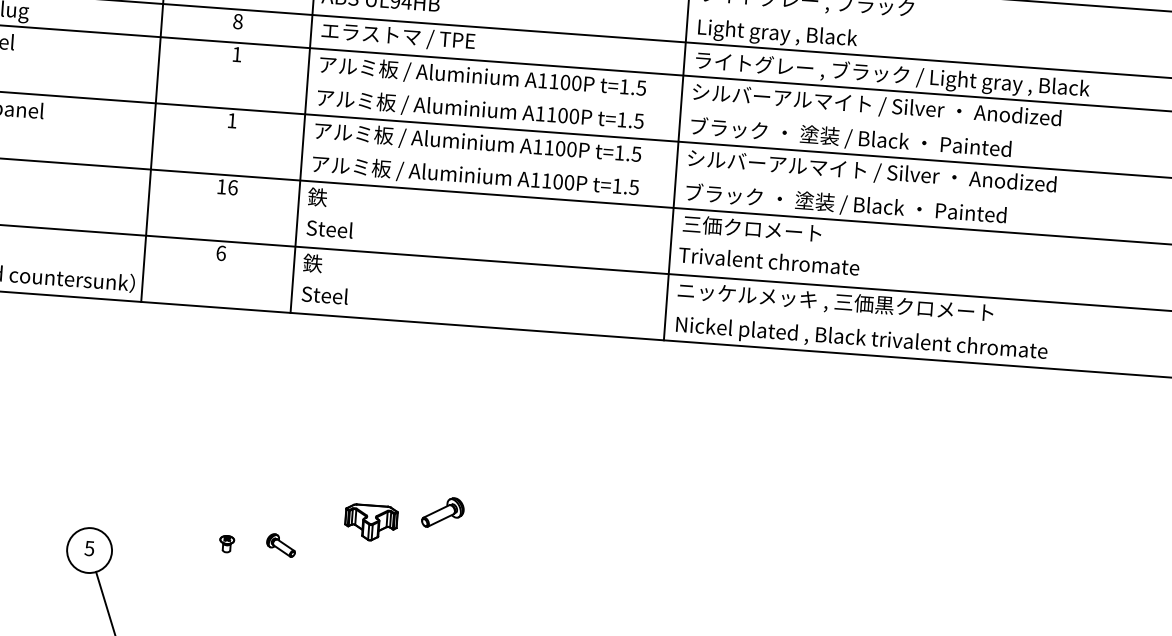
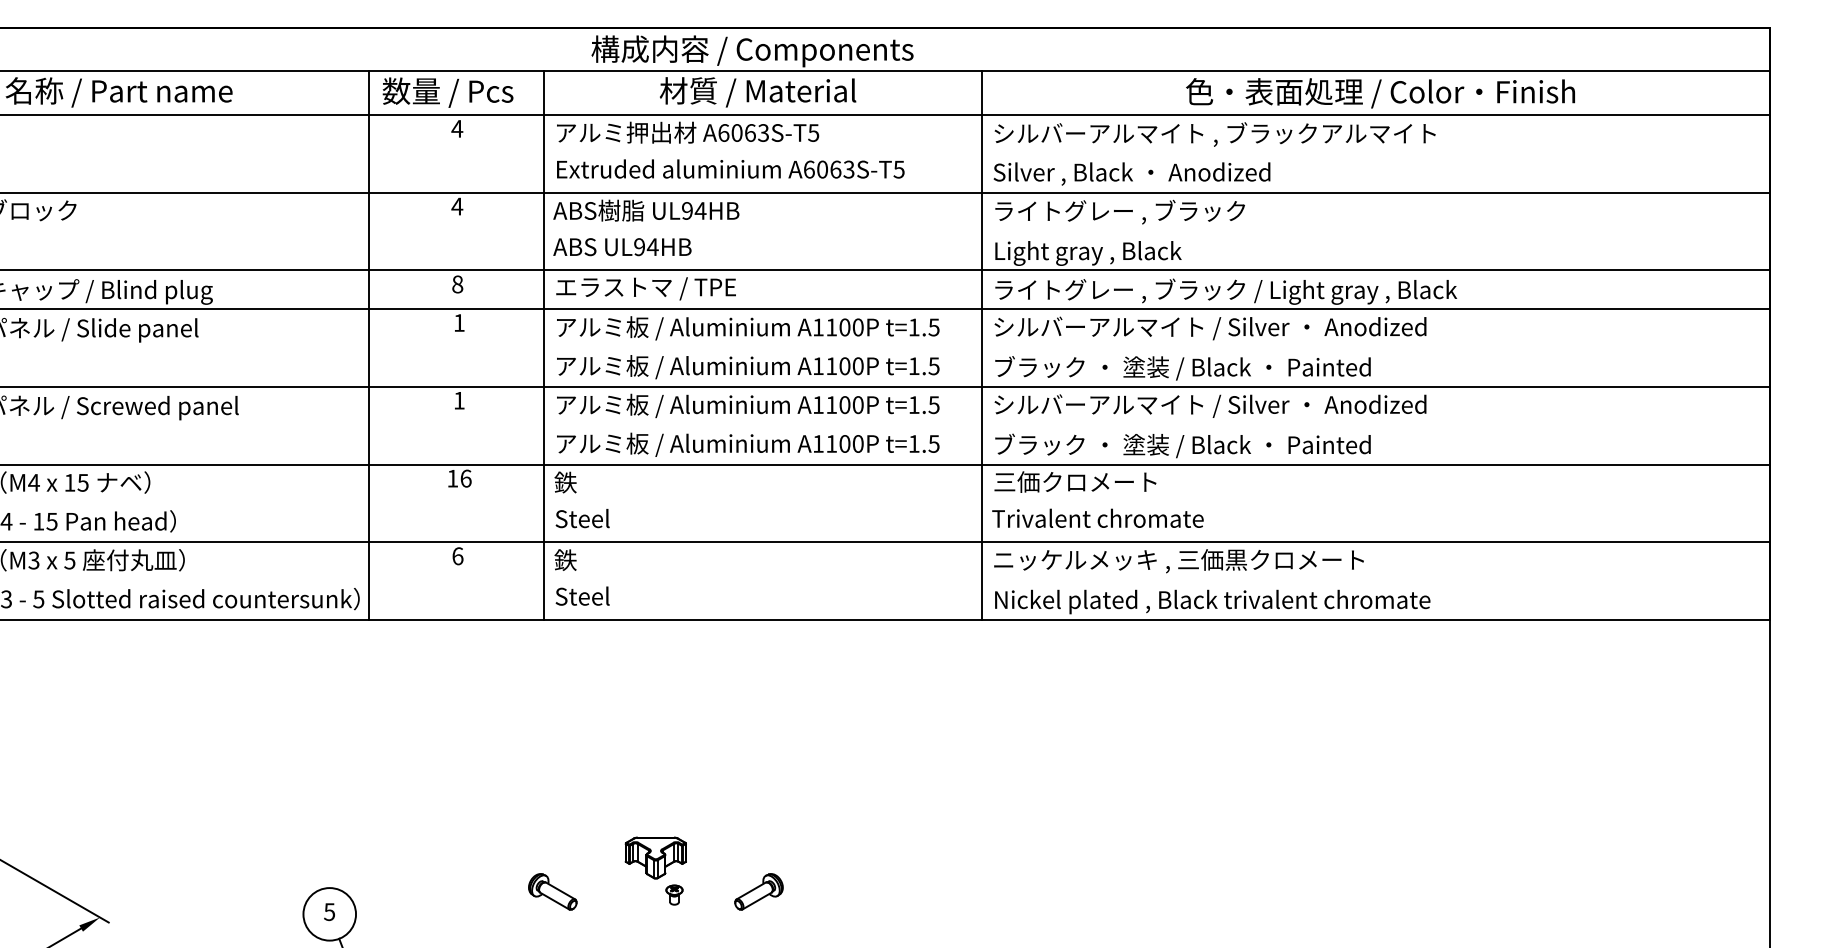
part: (442, 512) -> (758, 891), moved
part: (226, 543) -> (674, 894), moved
part: (280, 545) -> (552, 891), size x1.43

